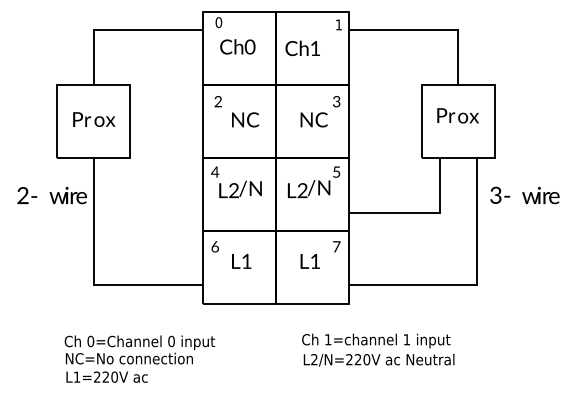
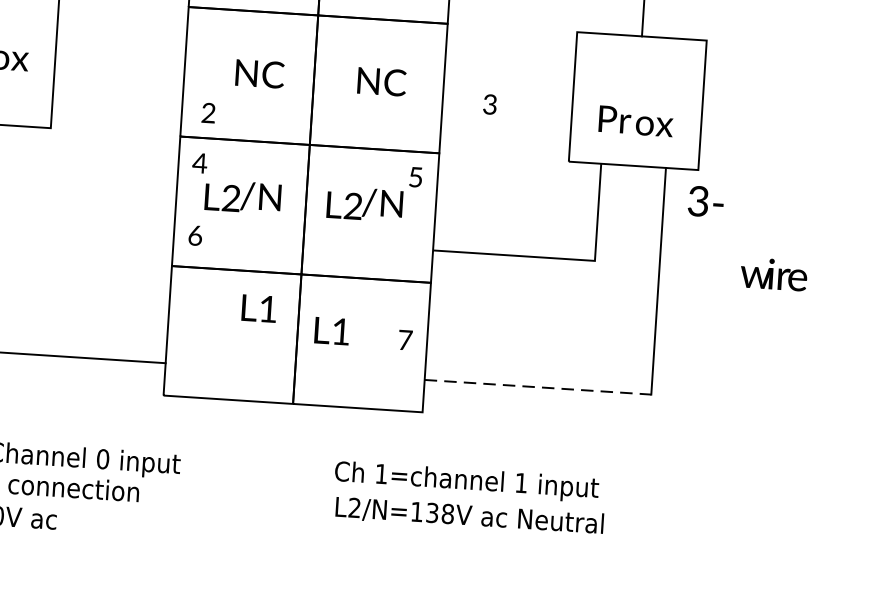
text: (217, 101) -> (207, 112), moved
text: (336, 101) -> (489, 104), moved
text: (457, 115) -> (635, 120), moved
text: (500, 194) -> (706, 200), moved
text: (540, 195) -> (773, 274), moved
text: (214, 246) -> (194, 234), moved
text: (336, 246) -> (405, 339), moved
text: (241, 261) -> (258, 308), moved
text: (309, 261) -> (330, 331), moved
line: (412, 285) -> (537, 387), solid -> dashed
text: (358, 359) -> (433, 512), L2/N=220V -> L2/N=138V

